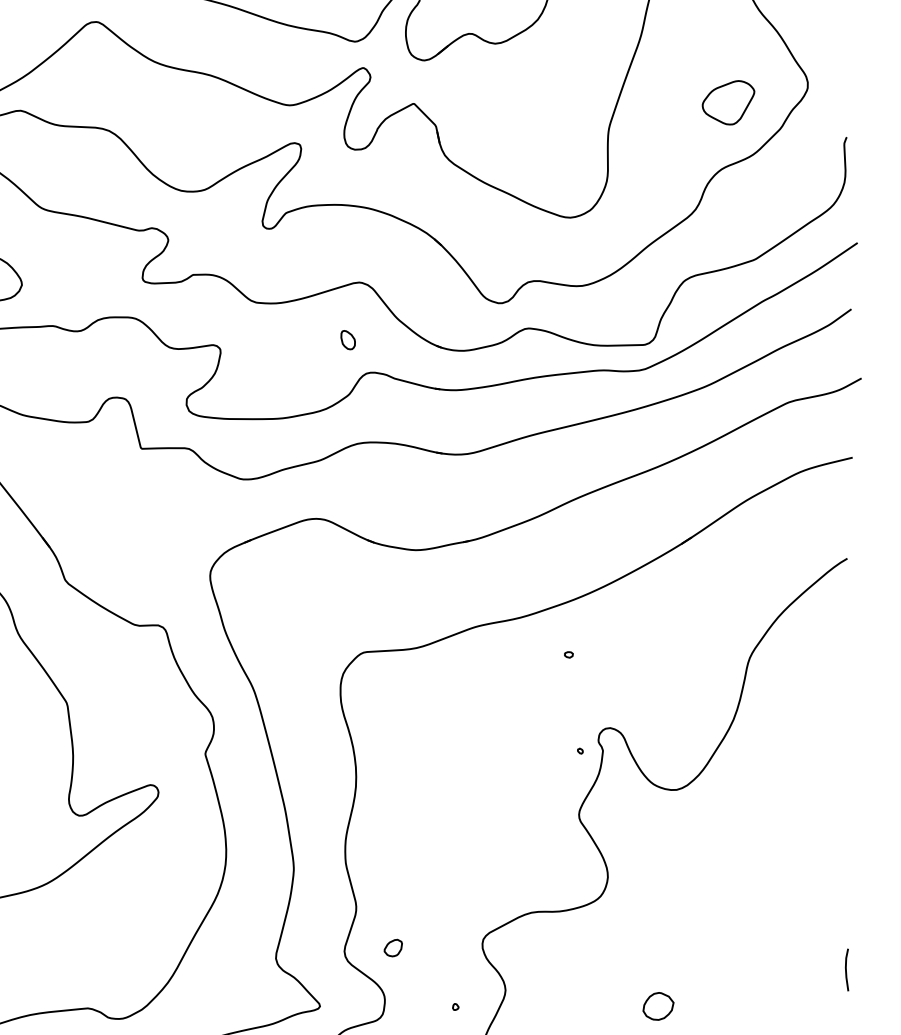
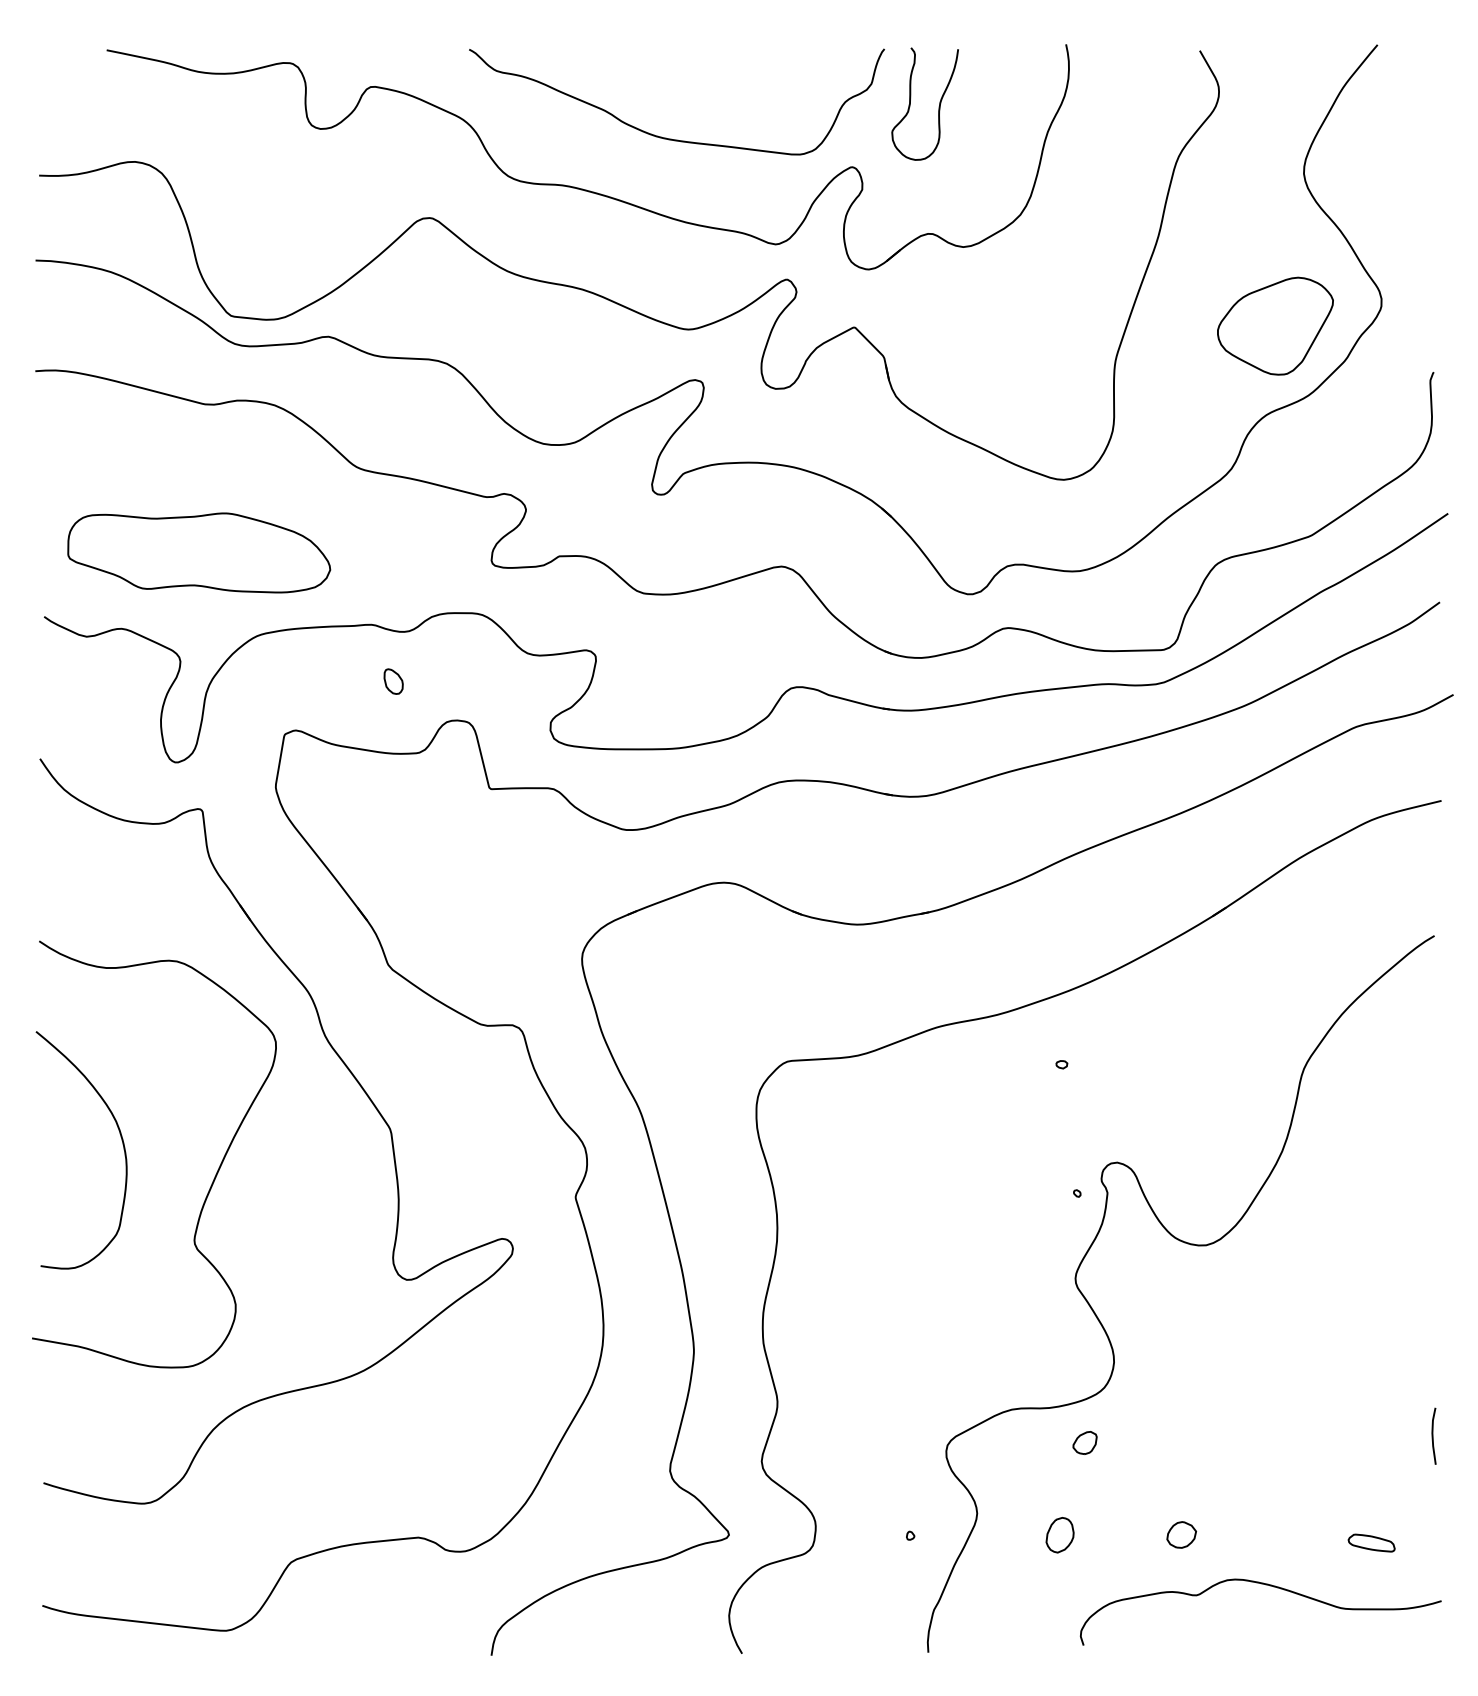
part: (728, 102) -> (1275, 325), size x1.67
part: (348, 340) -> (393, 681), moved
part: (392, 947) -> (1084, 1442), moved
line: (846, 969) -> (1433, 1435), moved
part: (567, 1006) -> (1059, 1535), added
part: (658, 1006) -> (1181, 1534), size x0.71
part: (800, 1012) -> (1371, 1542), added

